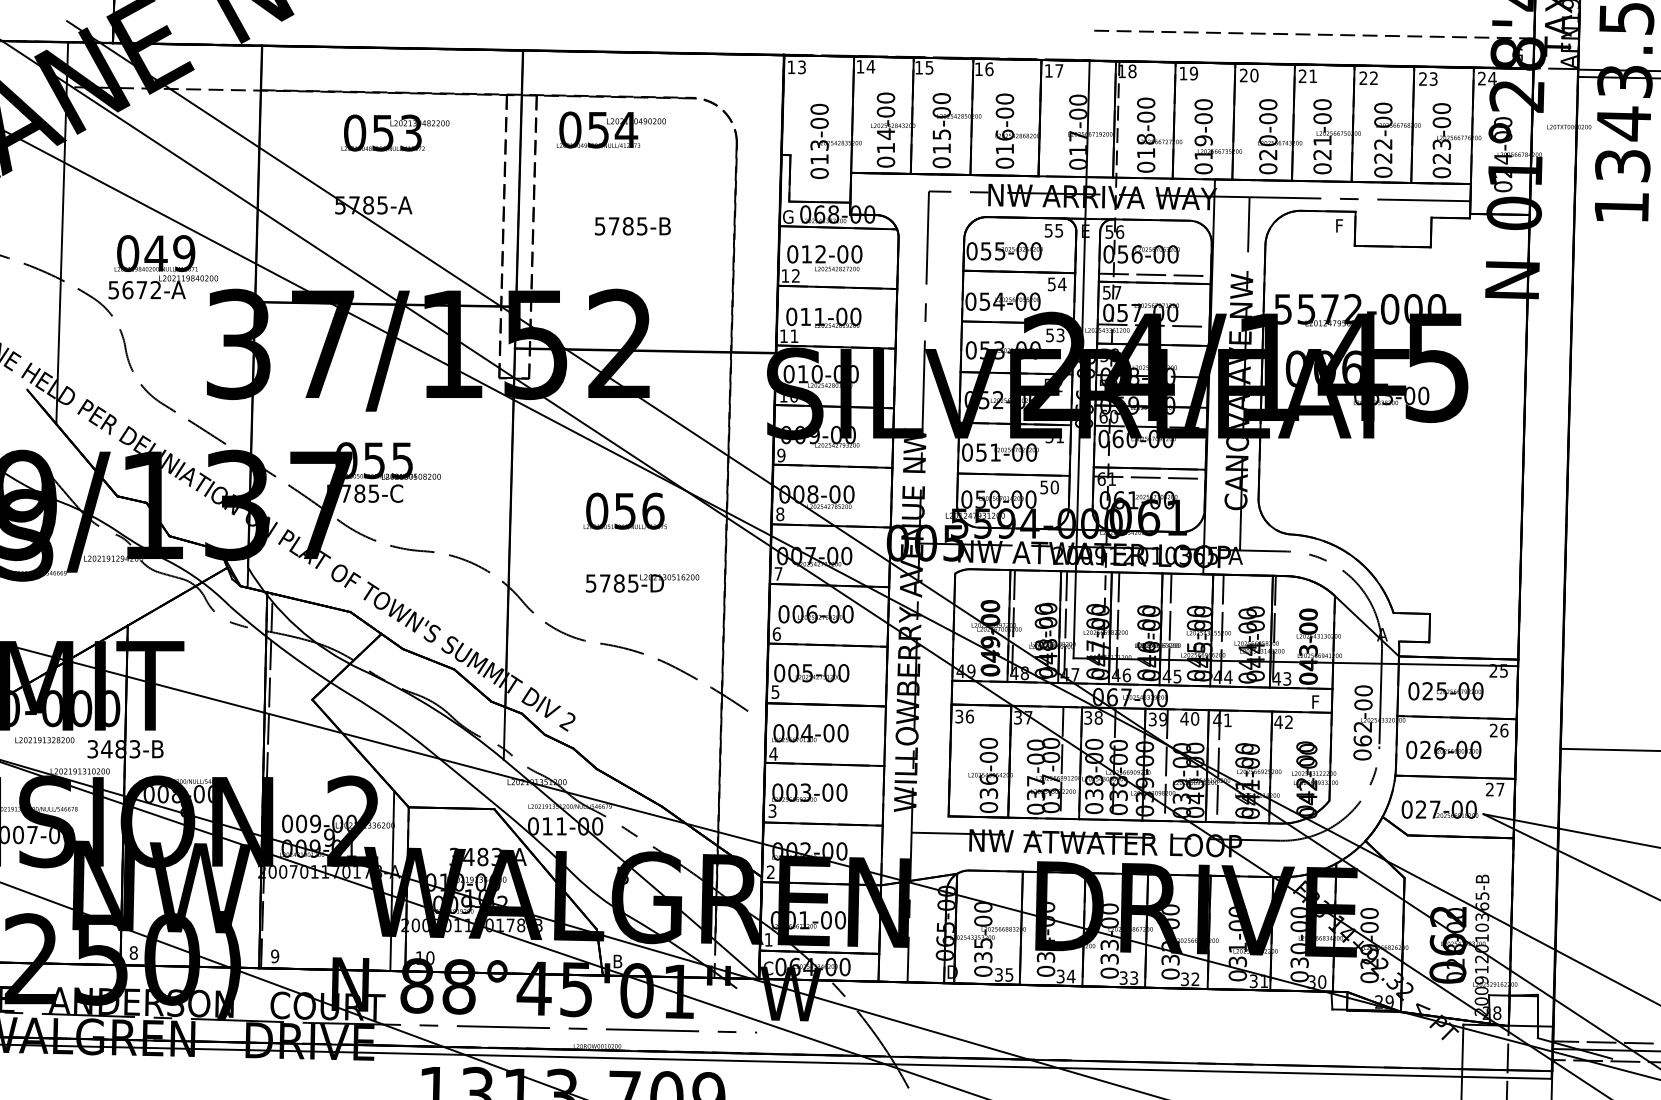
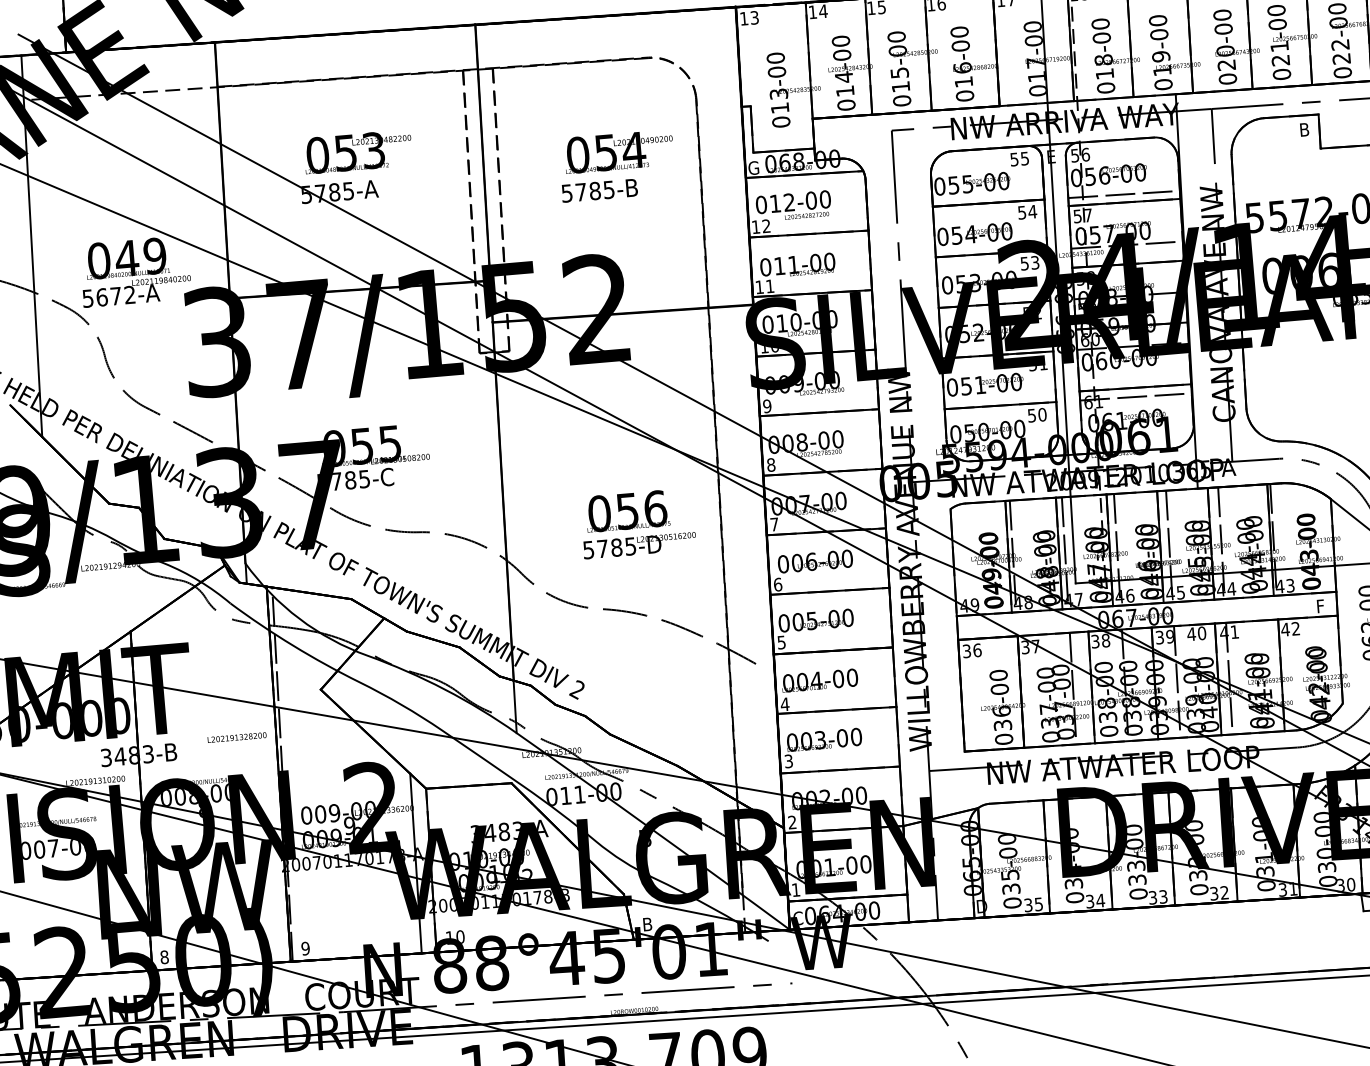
text: (611, 129) -> (619, 151), moved
text: (395, 132) -> (358, 151), moved
text: (1340, 225) -> (1304, 129), F -> B
text: (624, 510) -> (626, 510), moved
text: (44, 740) -> (236, 737), moved

